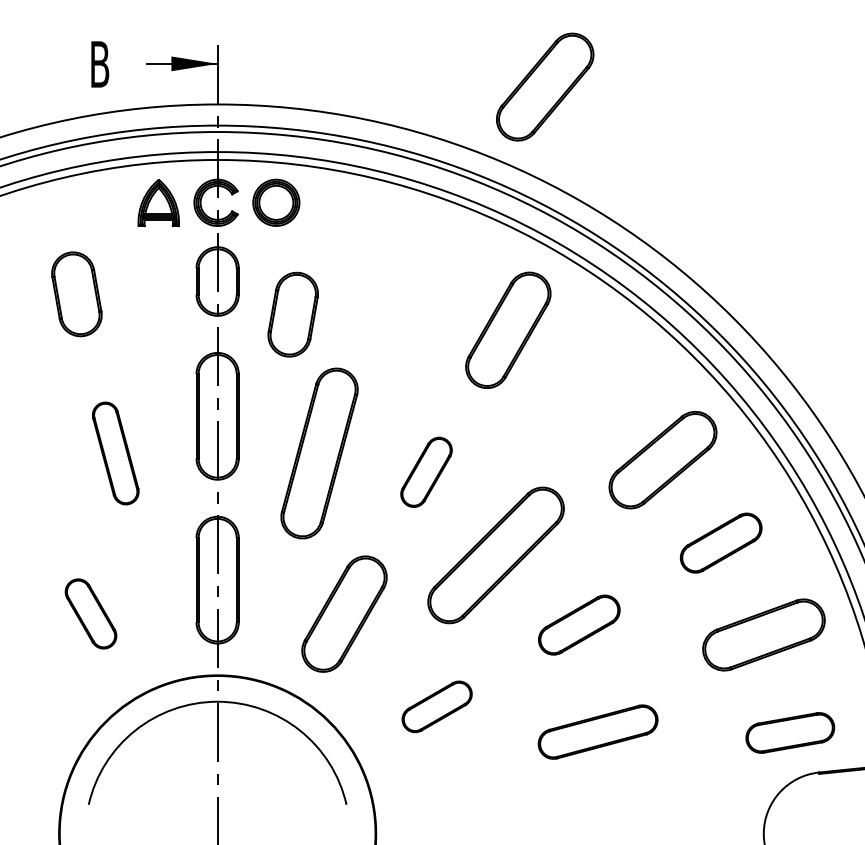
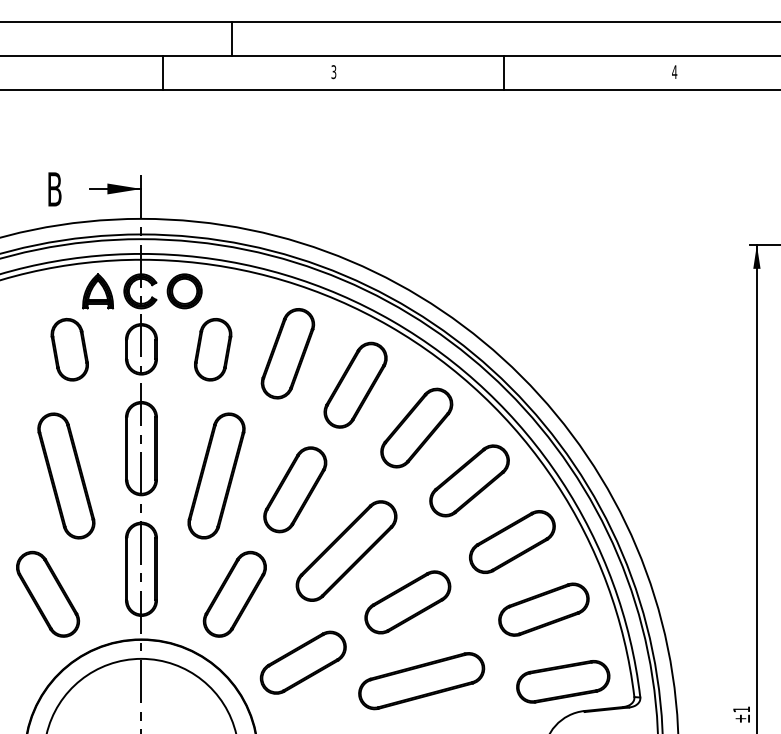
part: (544, 86) -> (416, 427), moved
part: (415, 287) -> (287, 353), added
part: (76, 293) -> (69, 349), moved
part: (293, 314) -> (213, 349), moved
part: (115, 452) -> (66, 475), size x1.67
part: (426, 471) -> (295, 489), size x1.67
part: (721, 542) -> (512, 541), size x1.43
part: (91, 613) -> (48, 593), size x1.67
part: (578, 625) -> (407, 602), size x1.43
part: (436, 706) -> (302, 662), size x1.67
part: (597, 732) -> (421, 681), size x1.43
part: (790, 732) -> (563, 681), size x1.43

